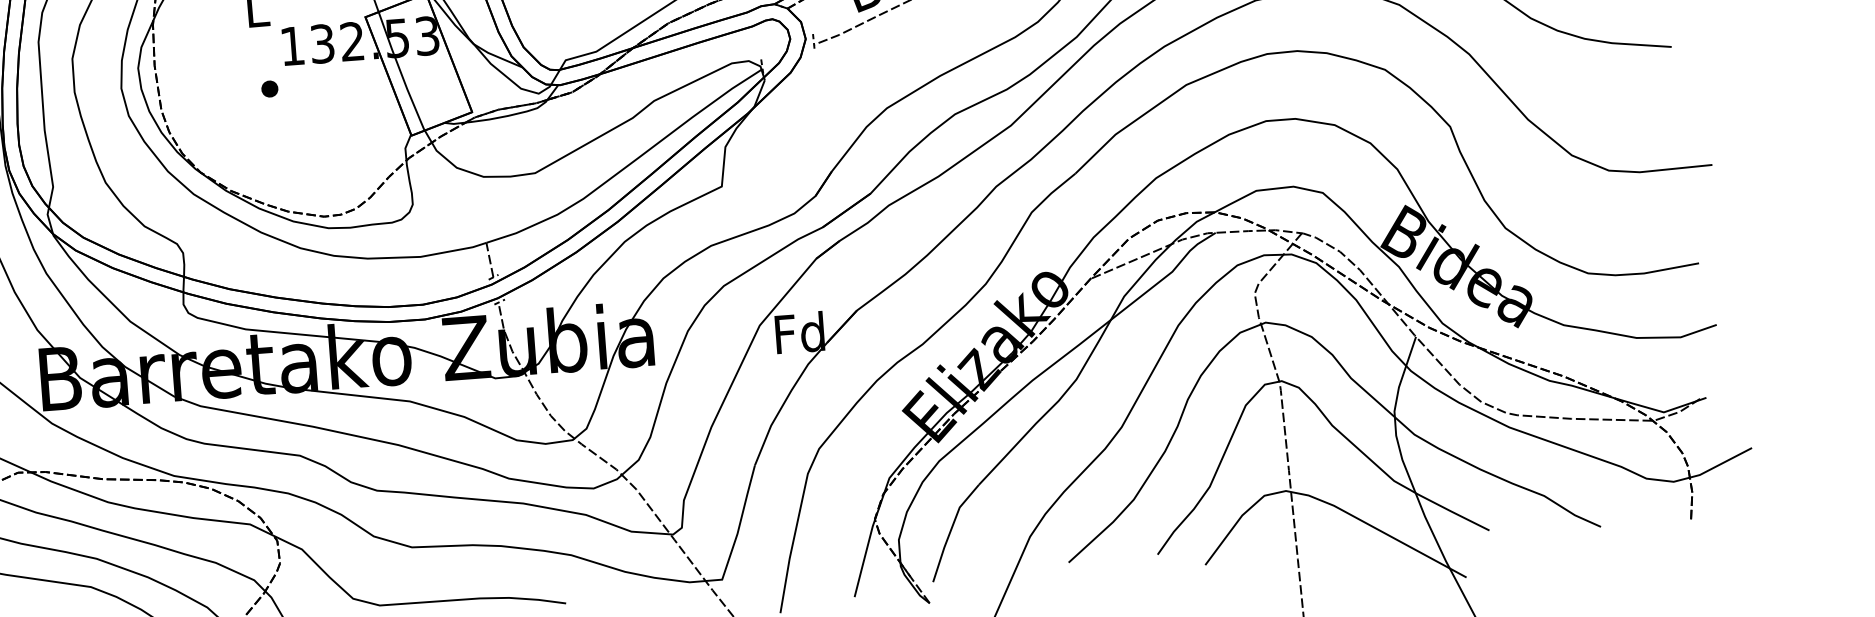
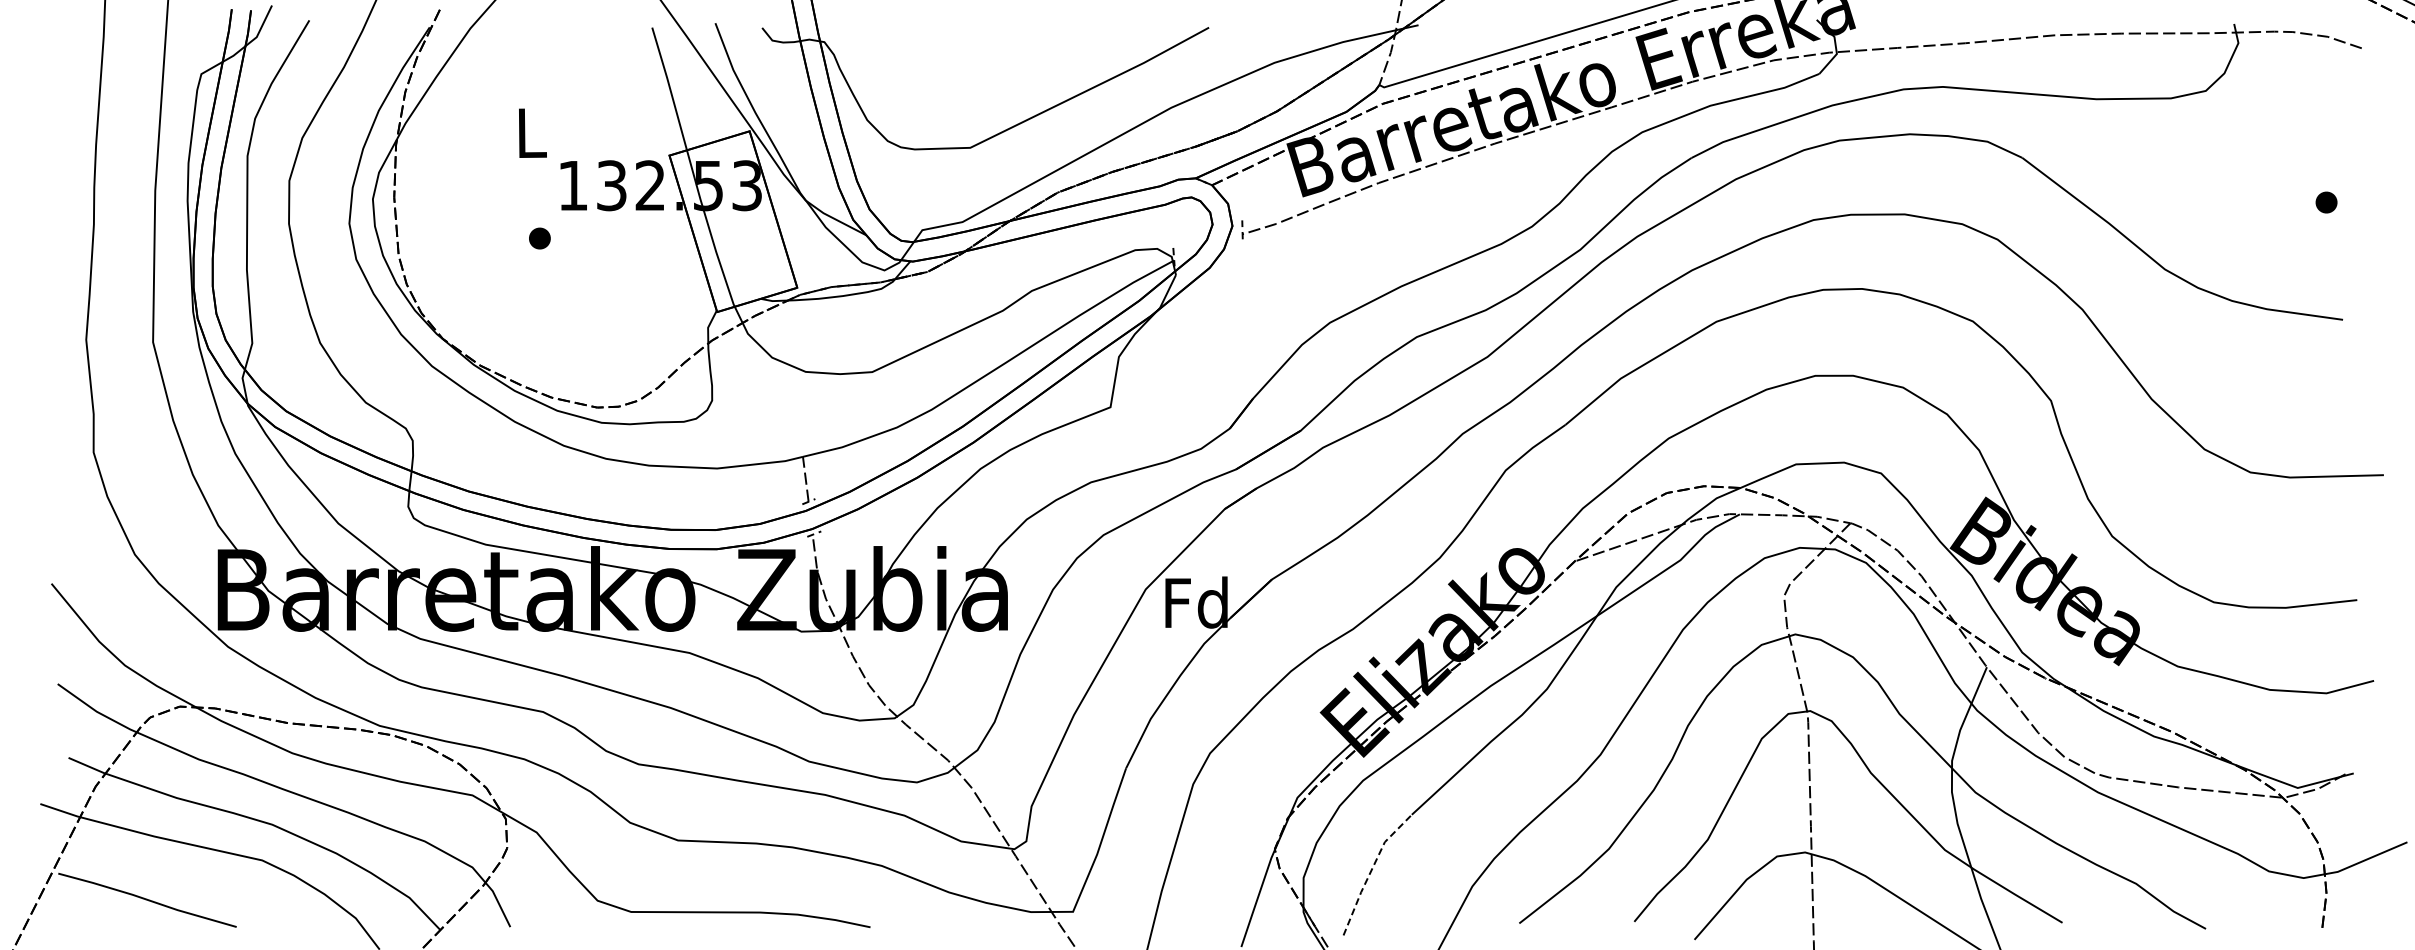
line: (951, 530) -> (1371, 870), solid -> dashed

